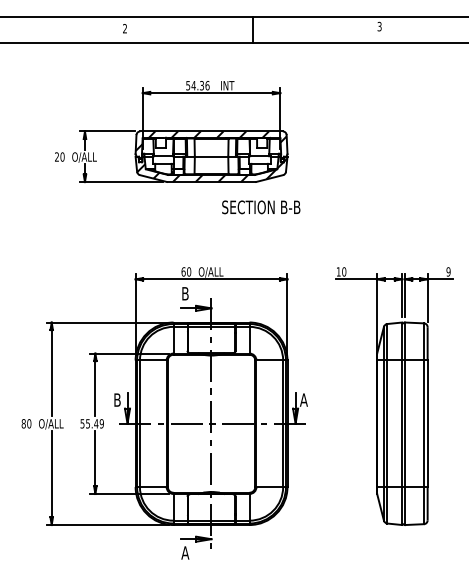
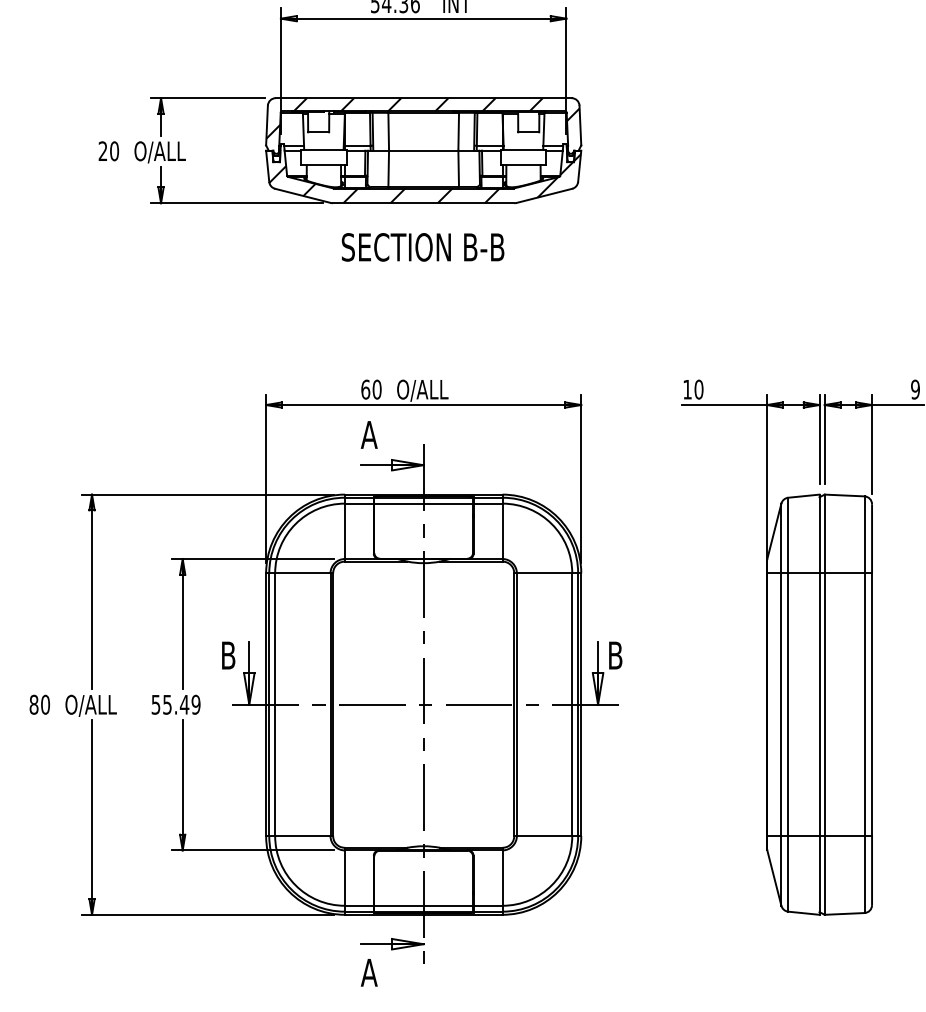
text: (261, 207) -> (423, 247), moved
text: (185, 293) -> (369, 434), B -> A
text: (303, 399) -> (614, 654), A -> B

